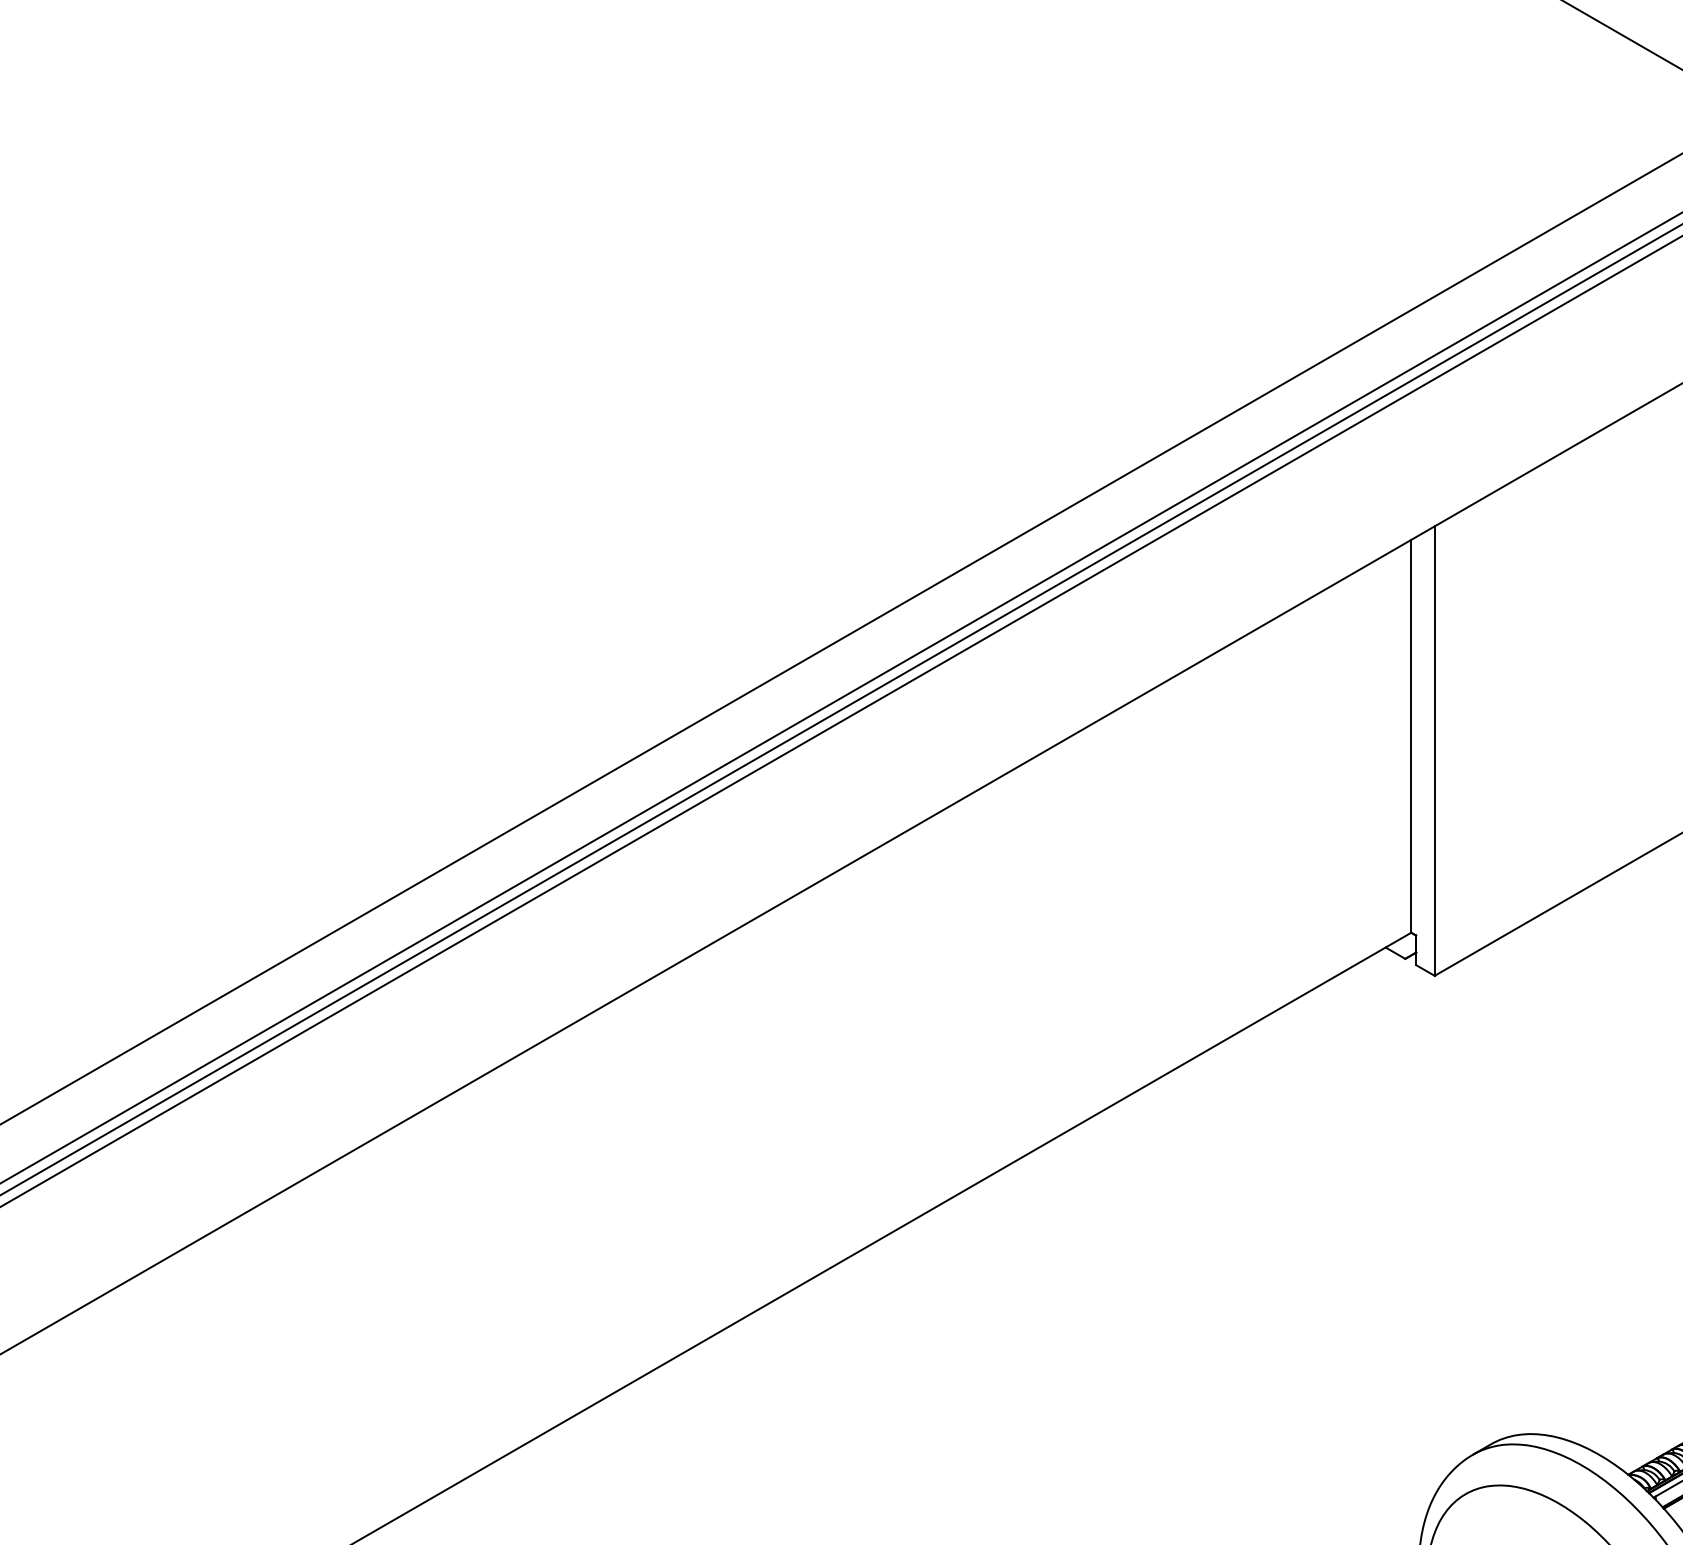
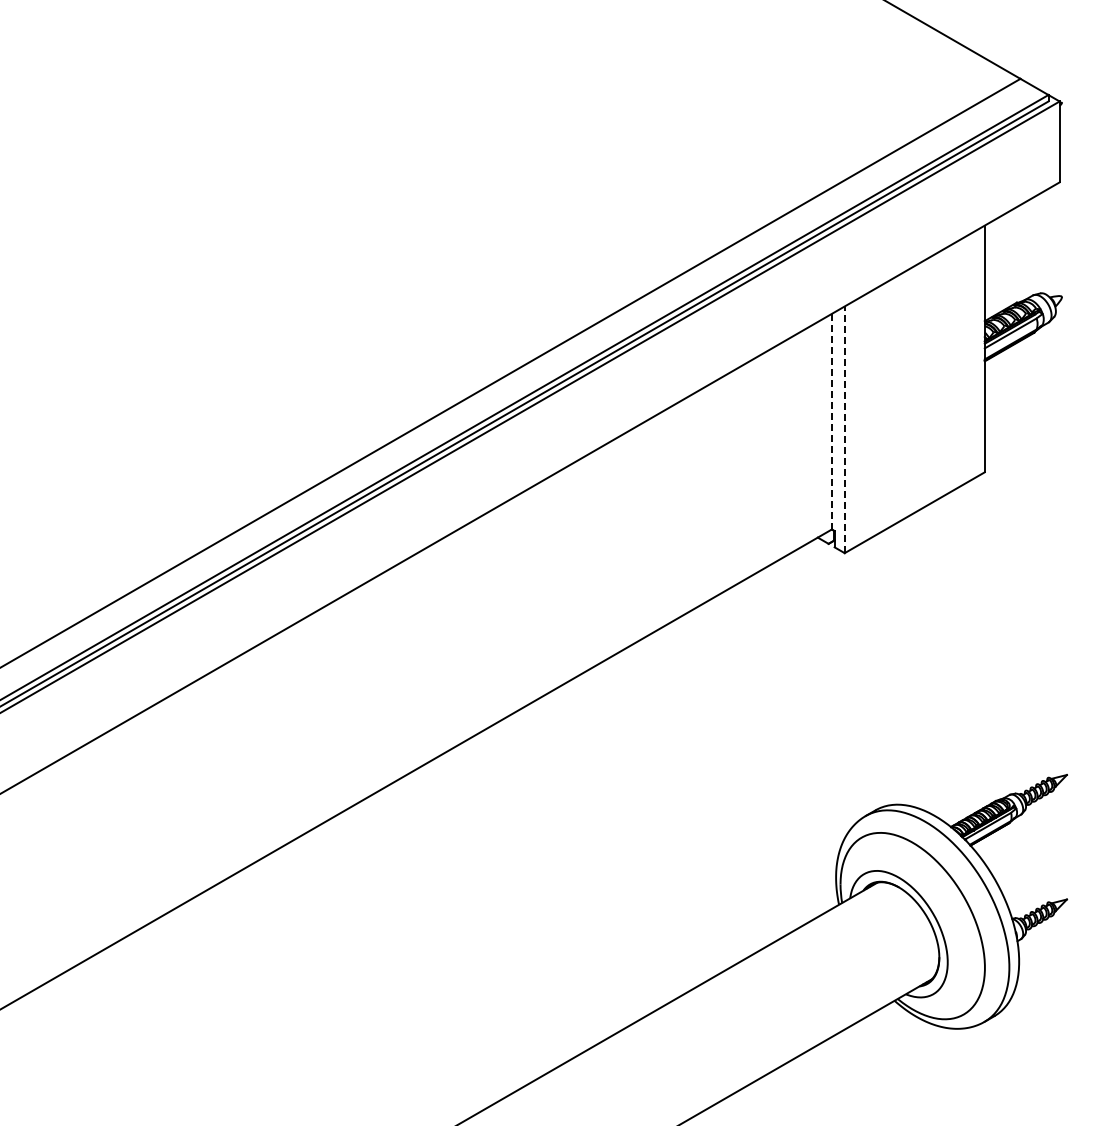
line: (1410, 735) -> (831, 421), solid -> dashed
line: (1434, 750) -> (844, 429), solid -> dashed

